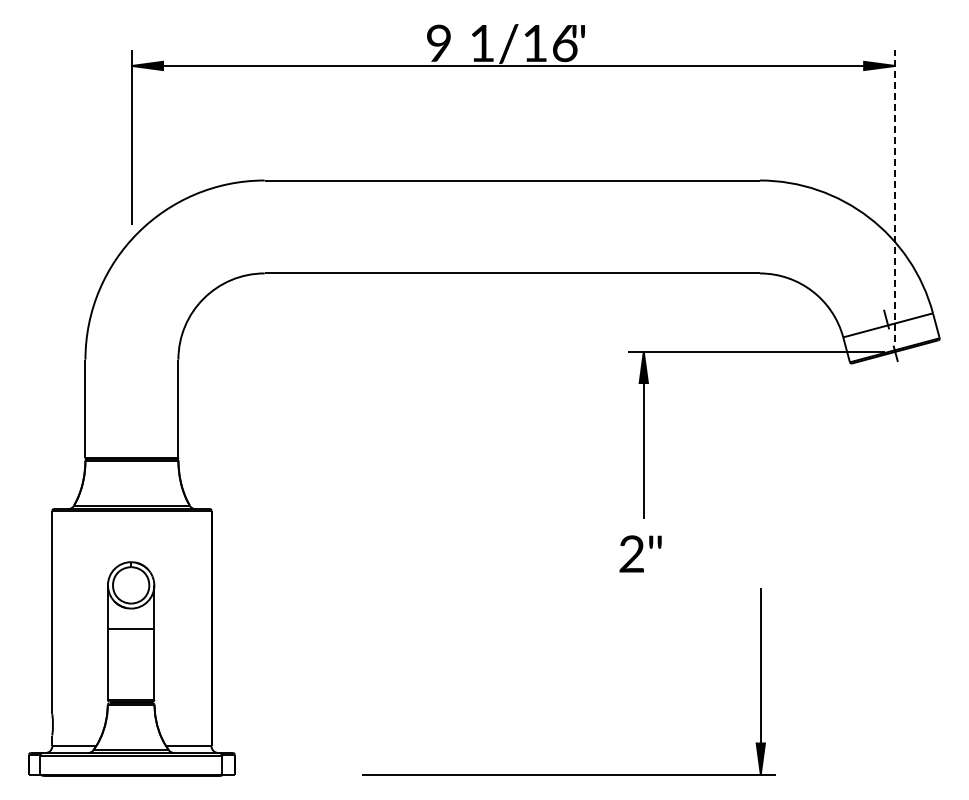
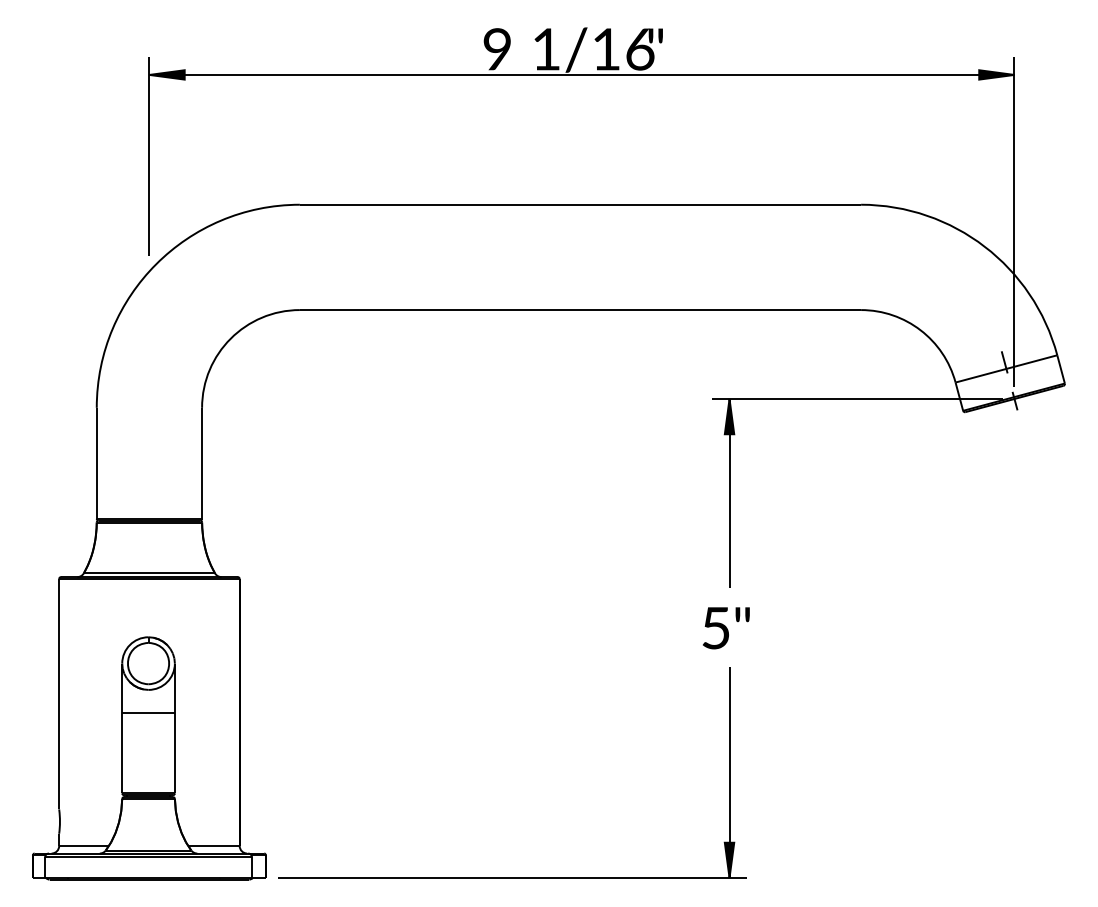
line: (895, 195) -> (1014, 221), dashed -> solid
text: (631, 553) -> (715, 627), 2 -> 5
part: (568, 774) -> (511, 877), moved

